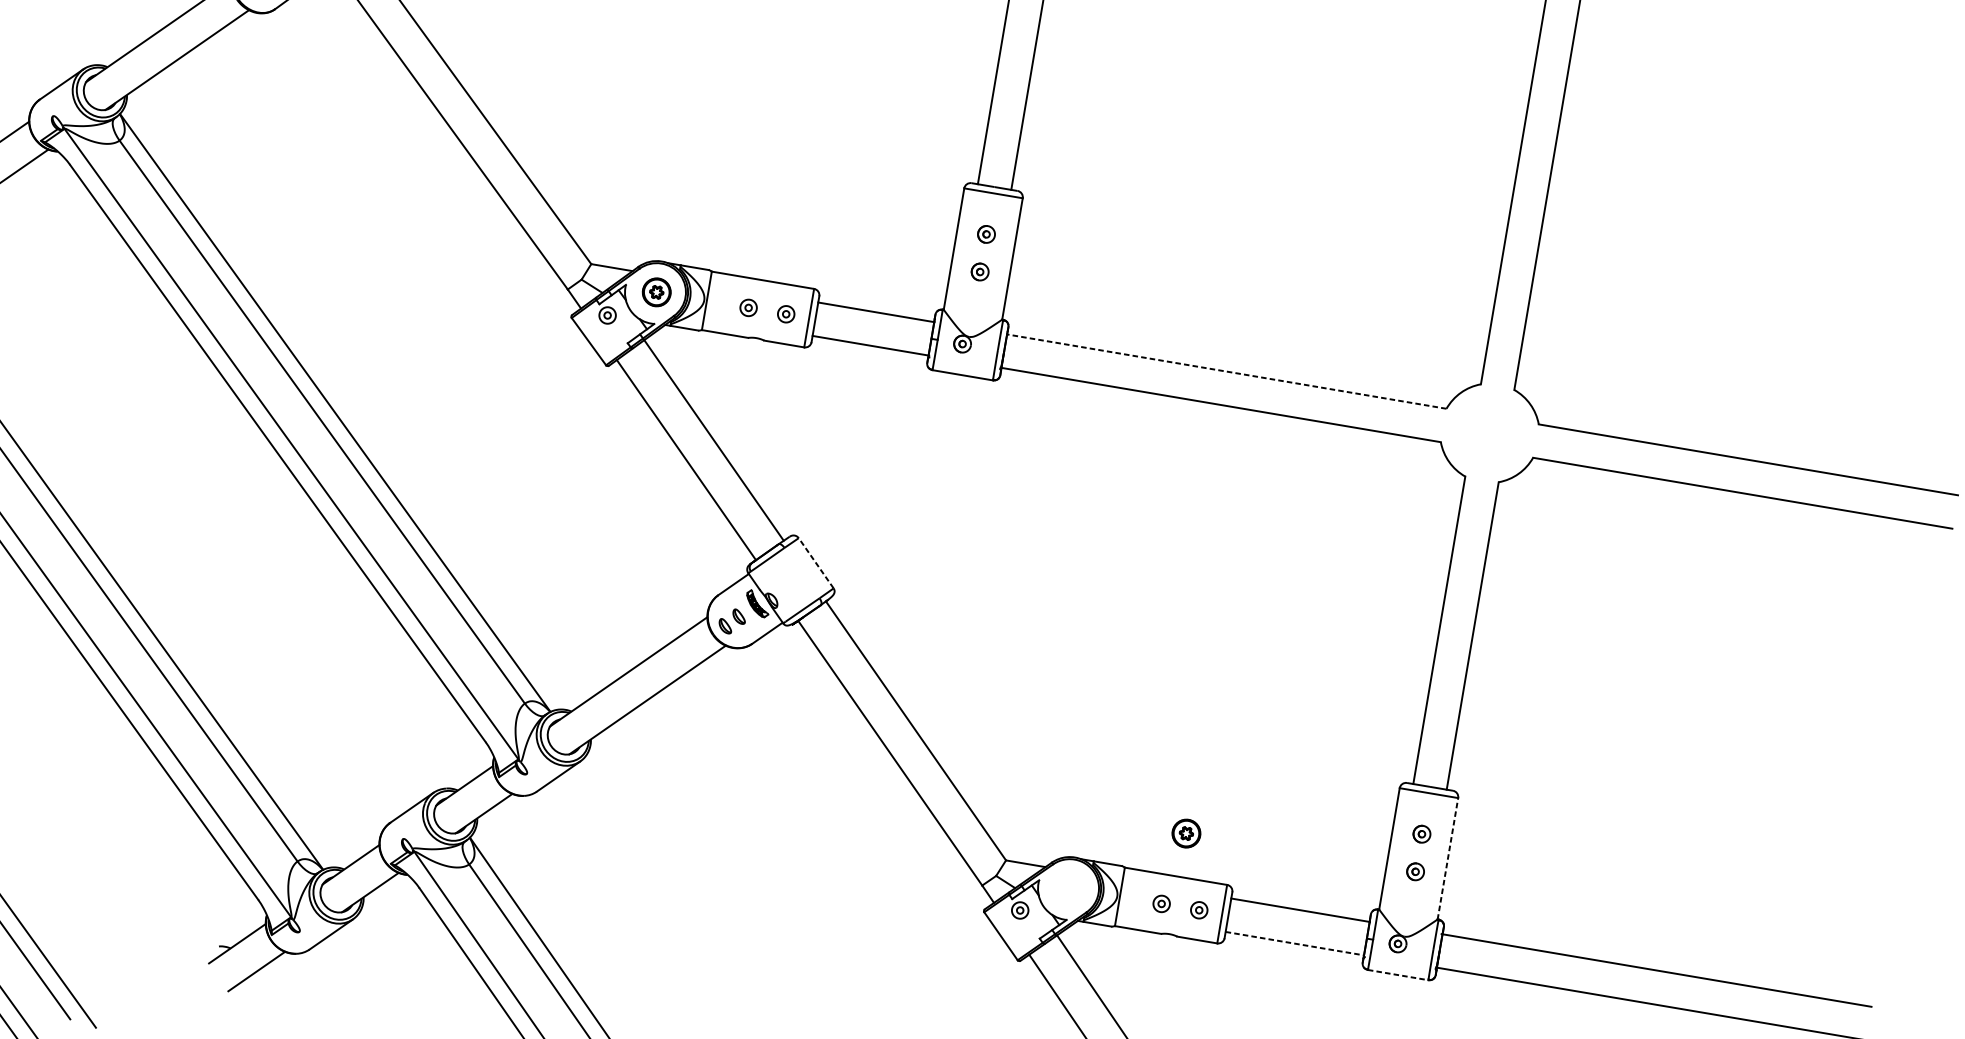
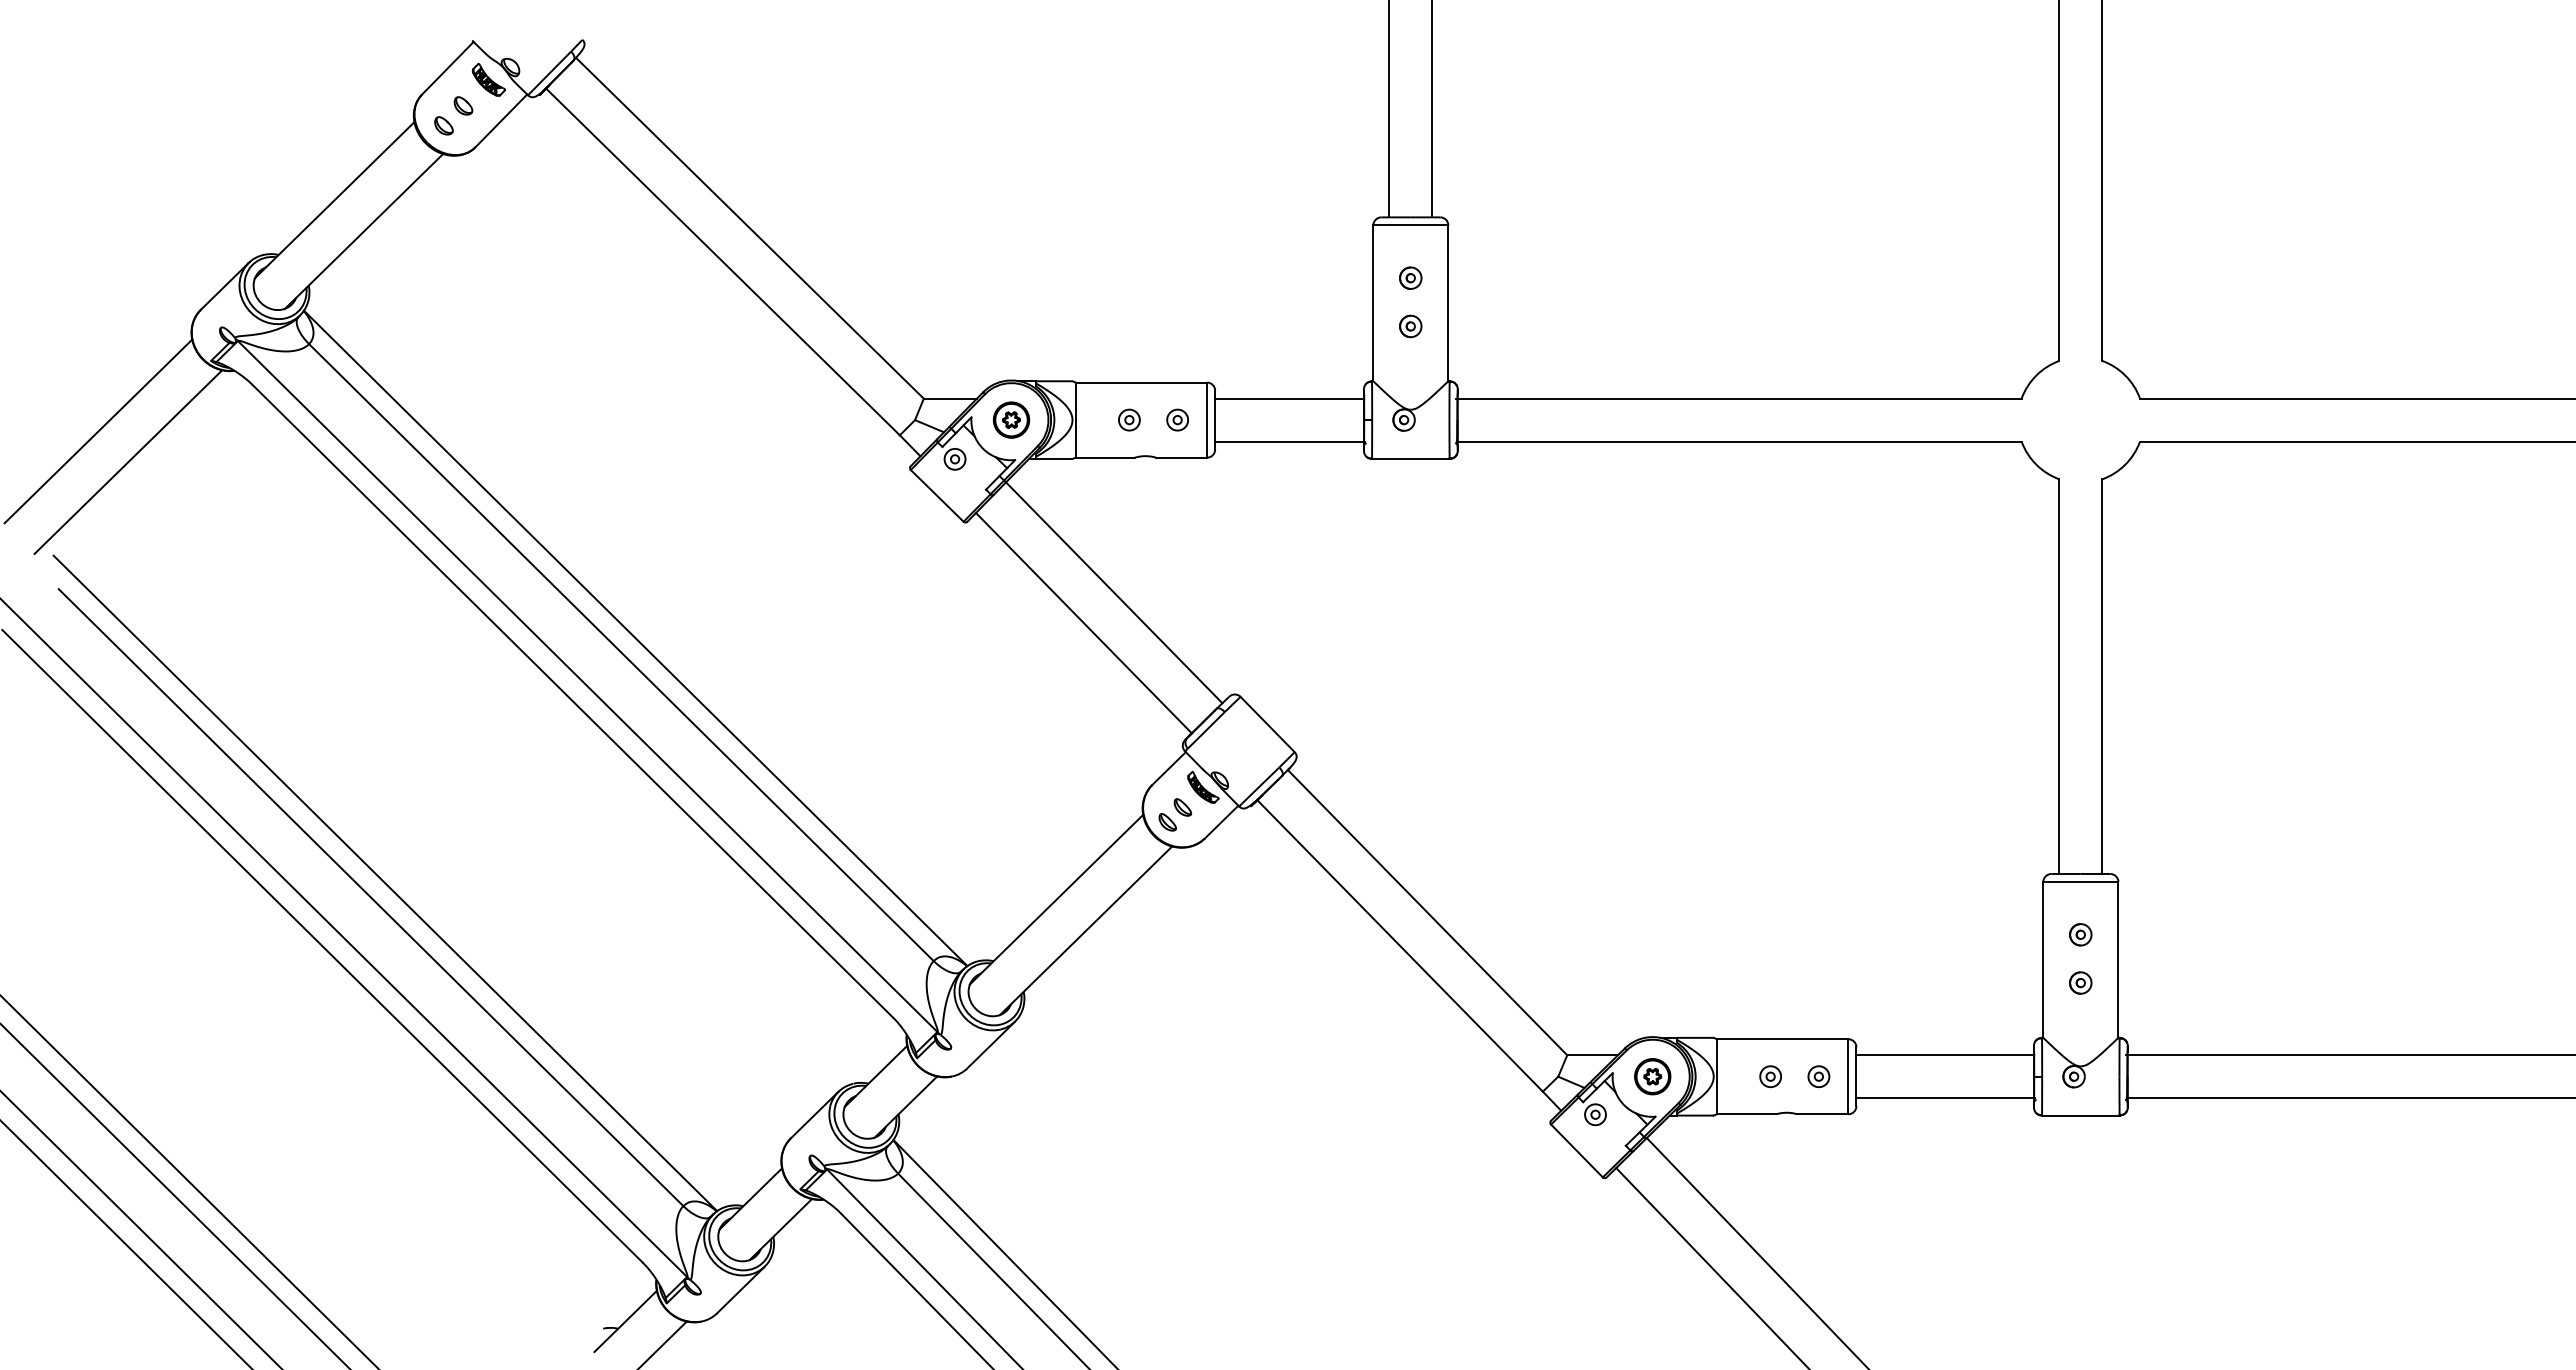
line: (1226, 371) -> (1739, 398), dashed -> solid
line: (816, 563) -> (1267, 724), dashed -> solid
part: (1186, 833) -> (1652, 1076), moved
line: (1448, 858) -> (2118, 959), dashed -> solid
line: (1295, 944) -> (1946, 1098), dashed -> solid
line: (1397, 974) -> (2080, 1115), dashed -> solid

